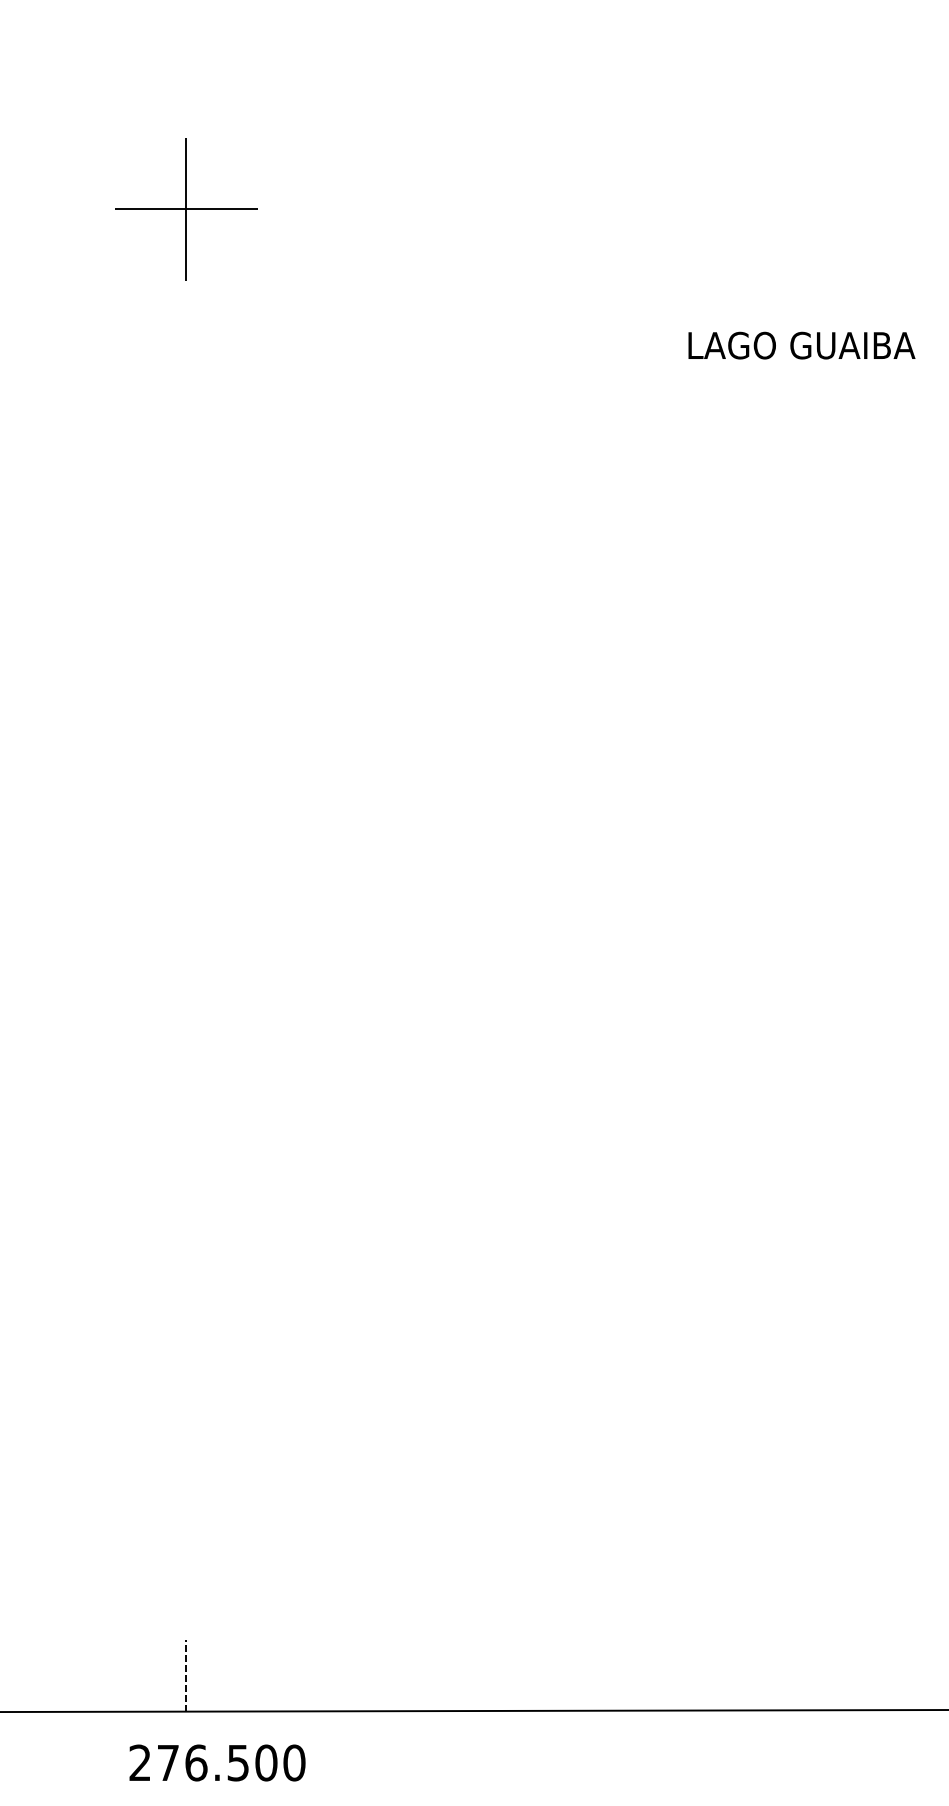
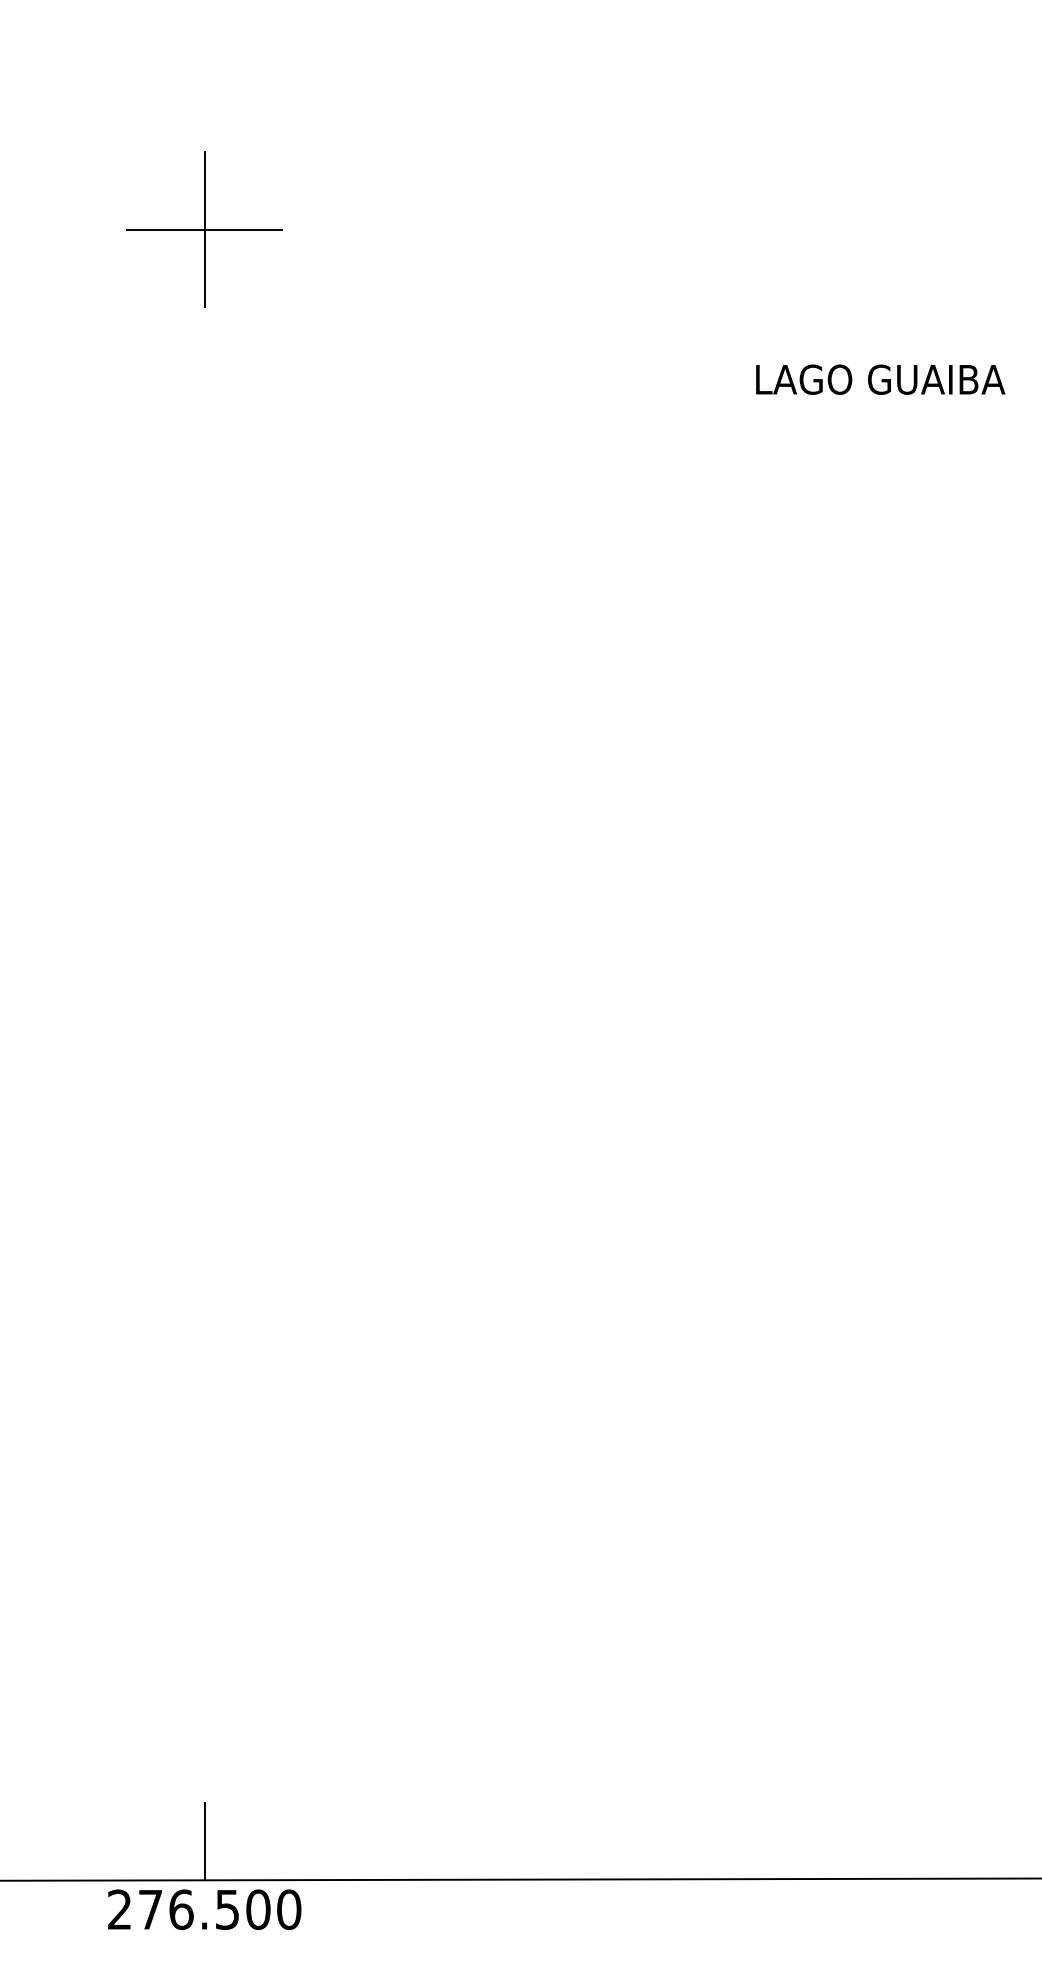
line: (186, 1675) -> (204, 1840), dashed -> solid
text: (217, 1762) -> (204, 1909), moved

